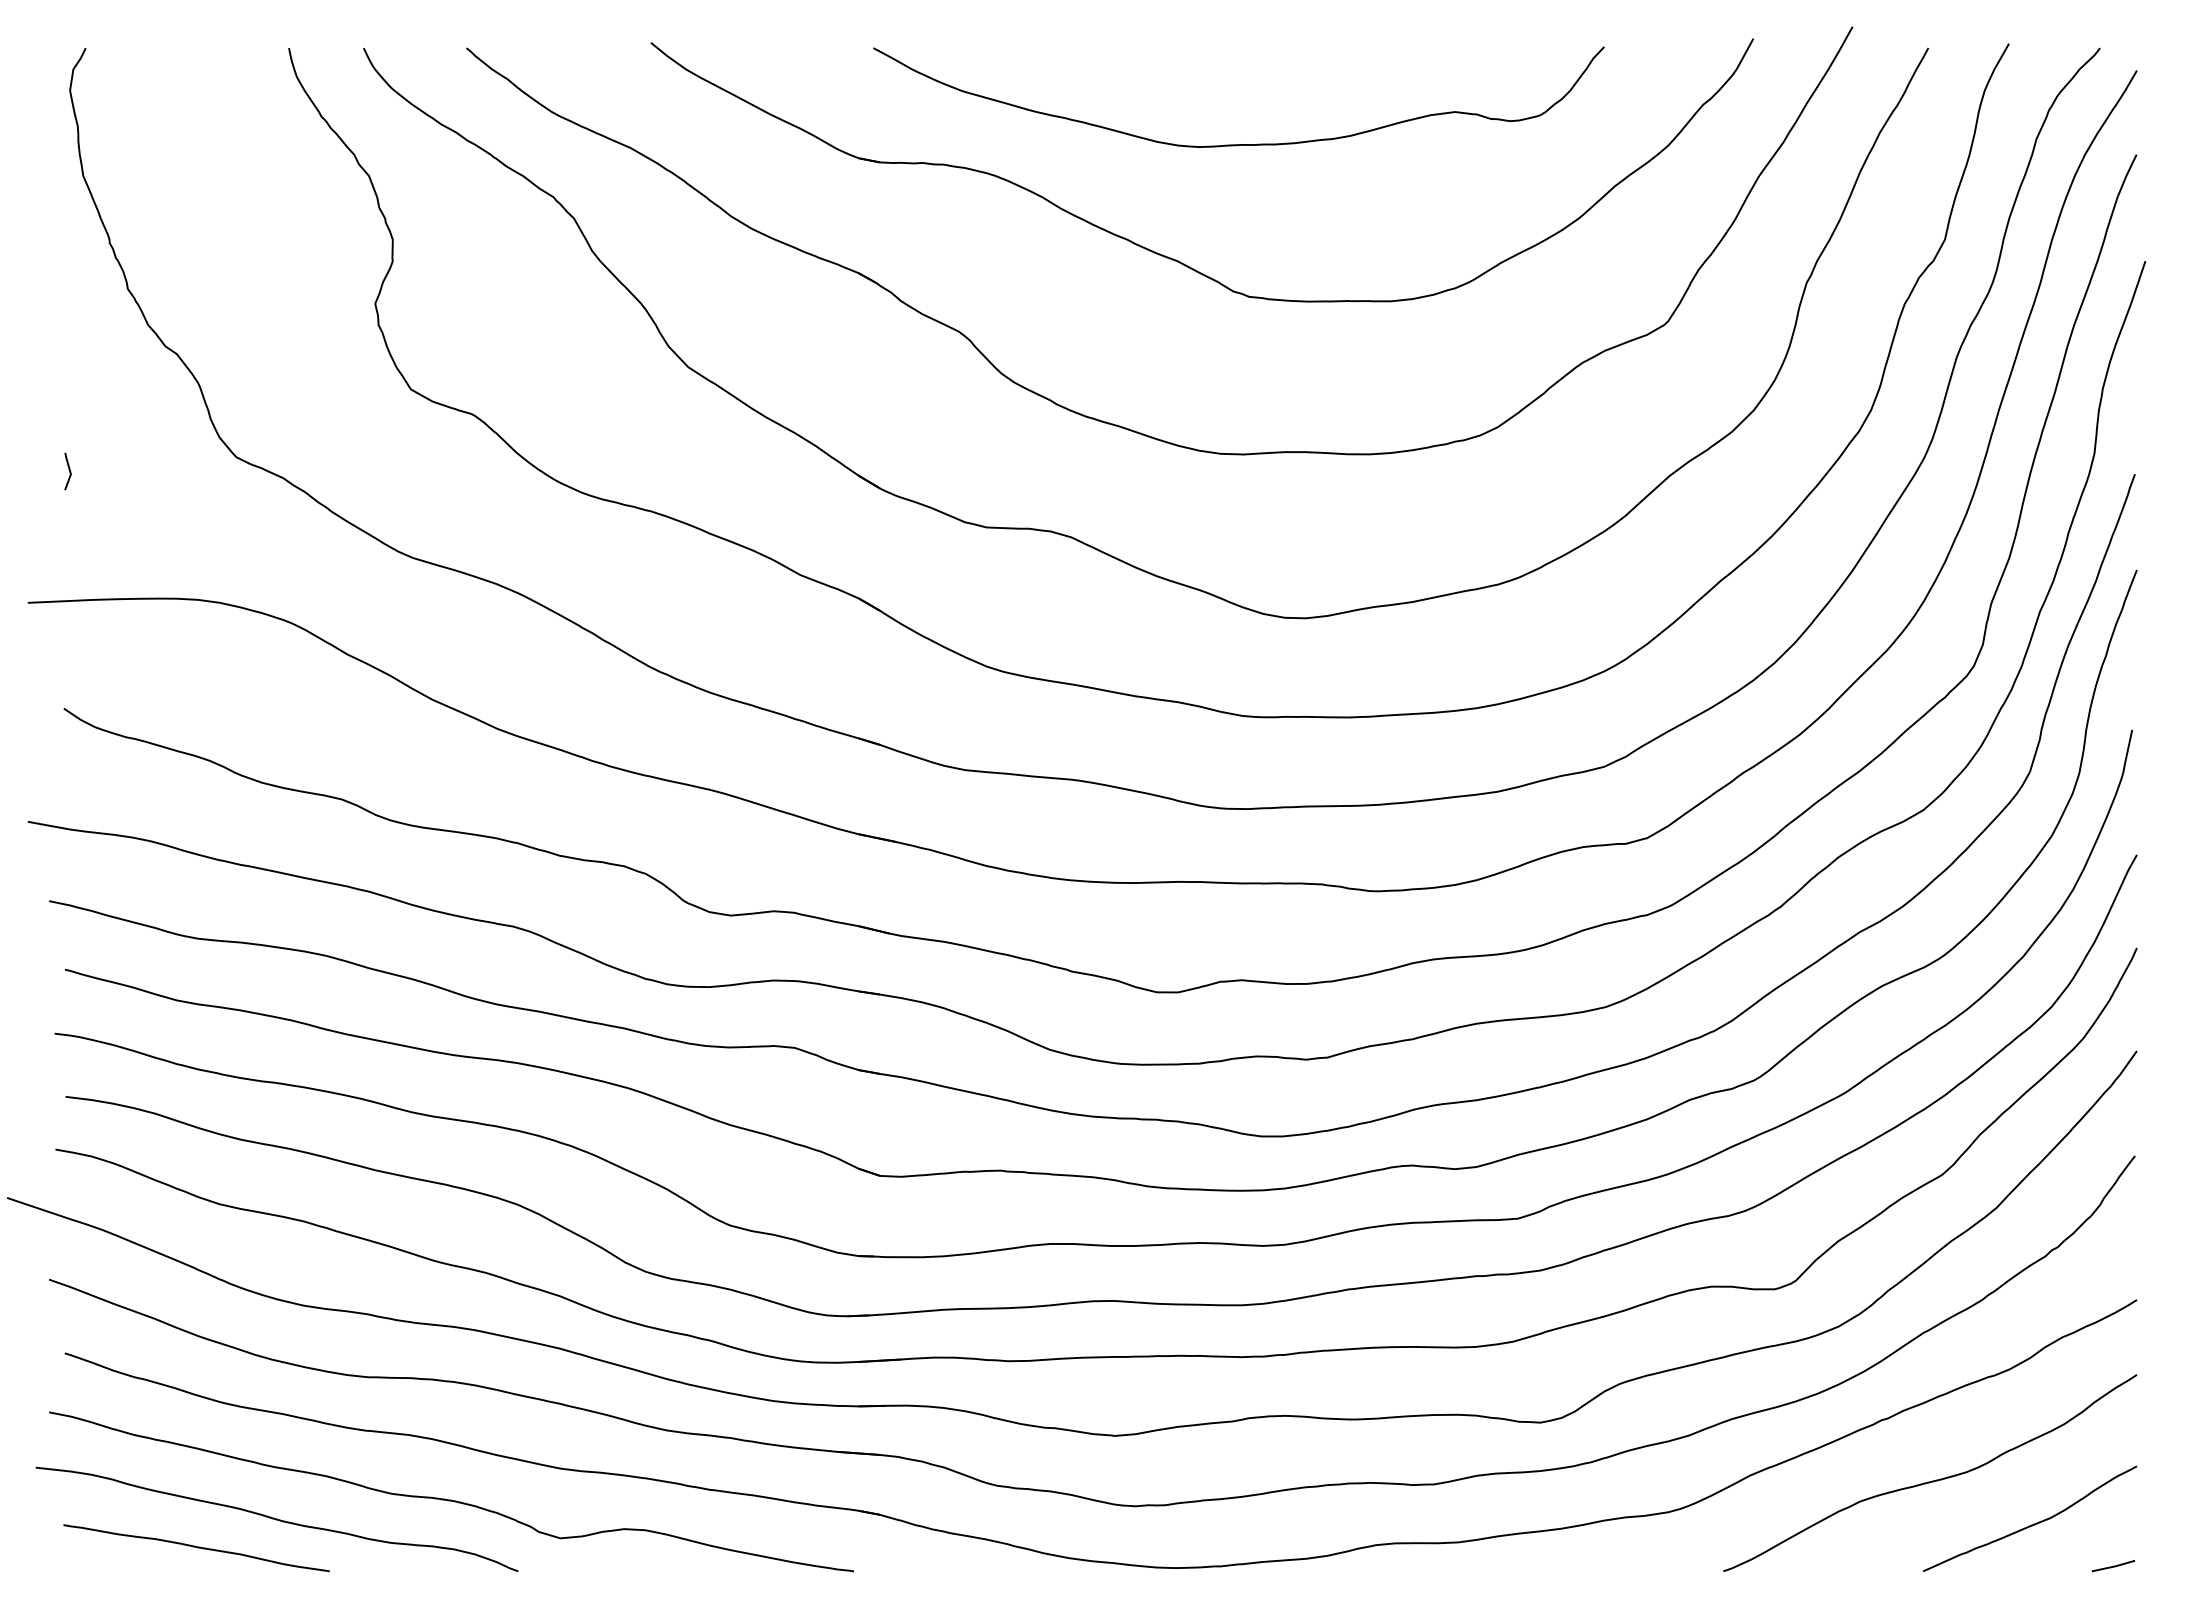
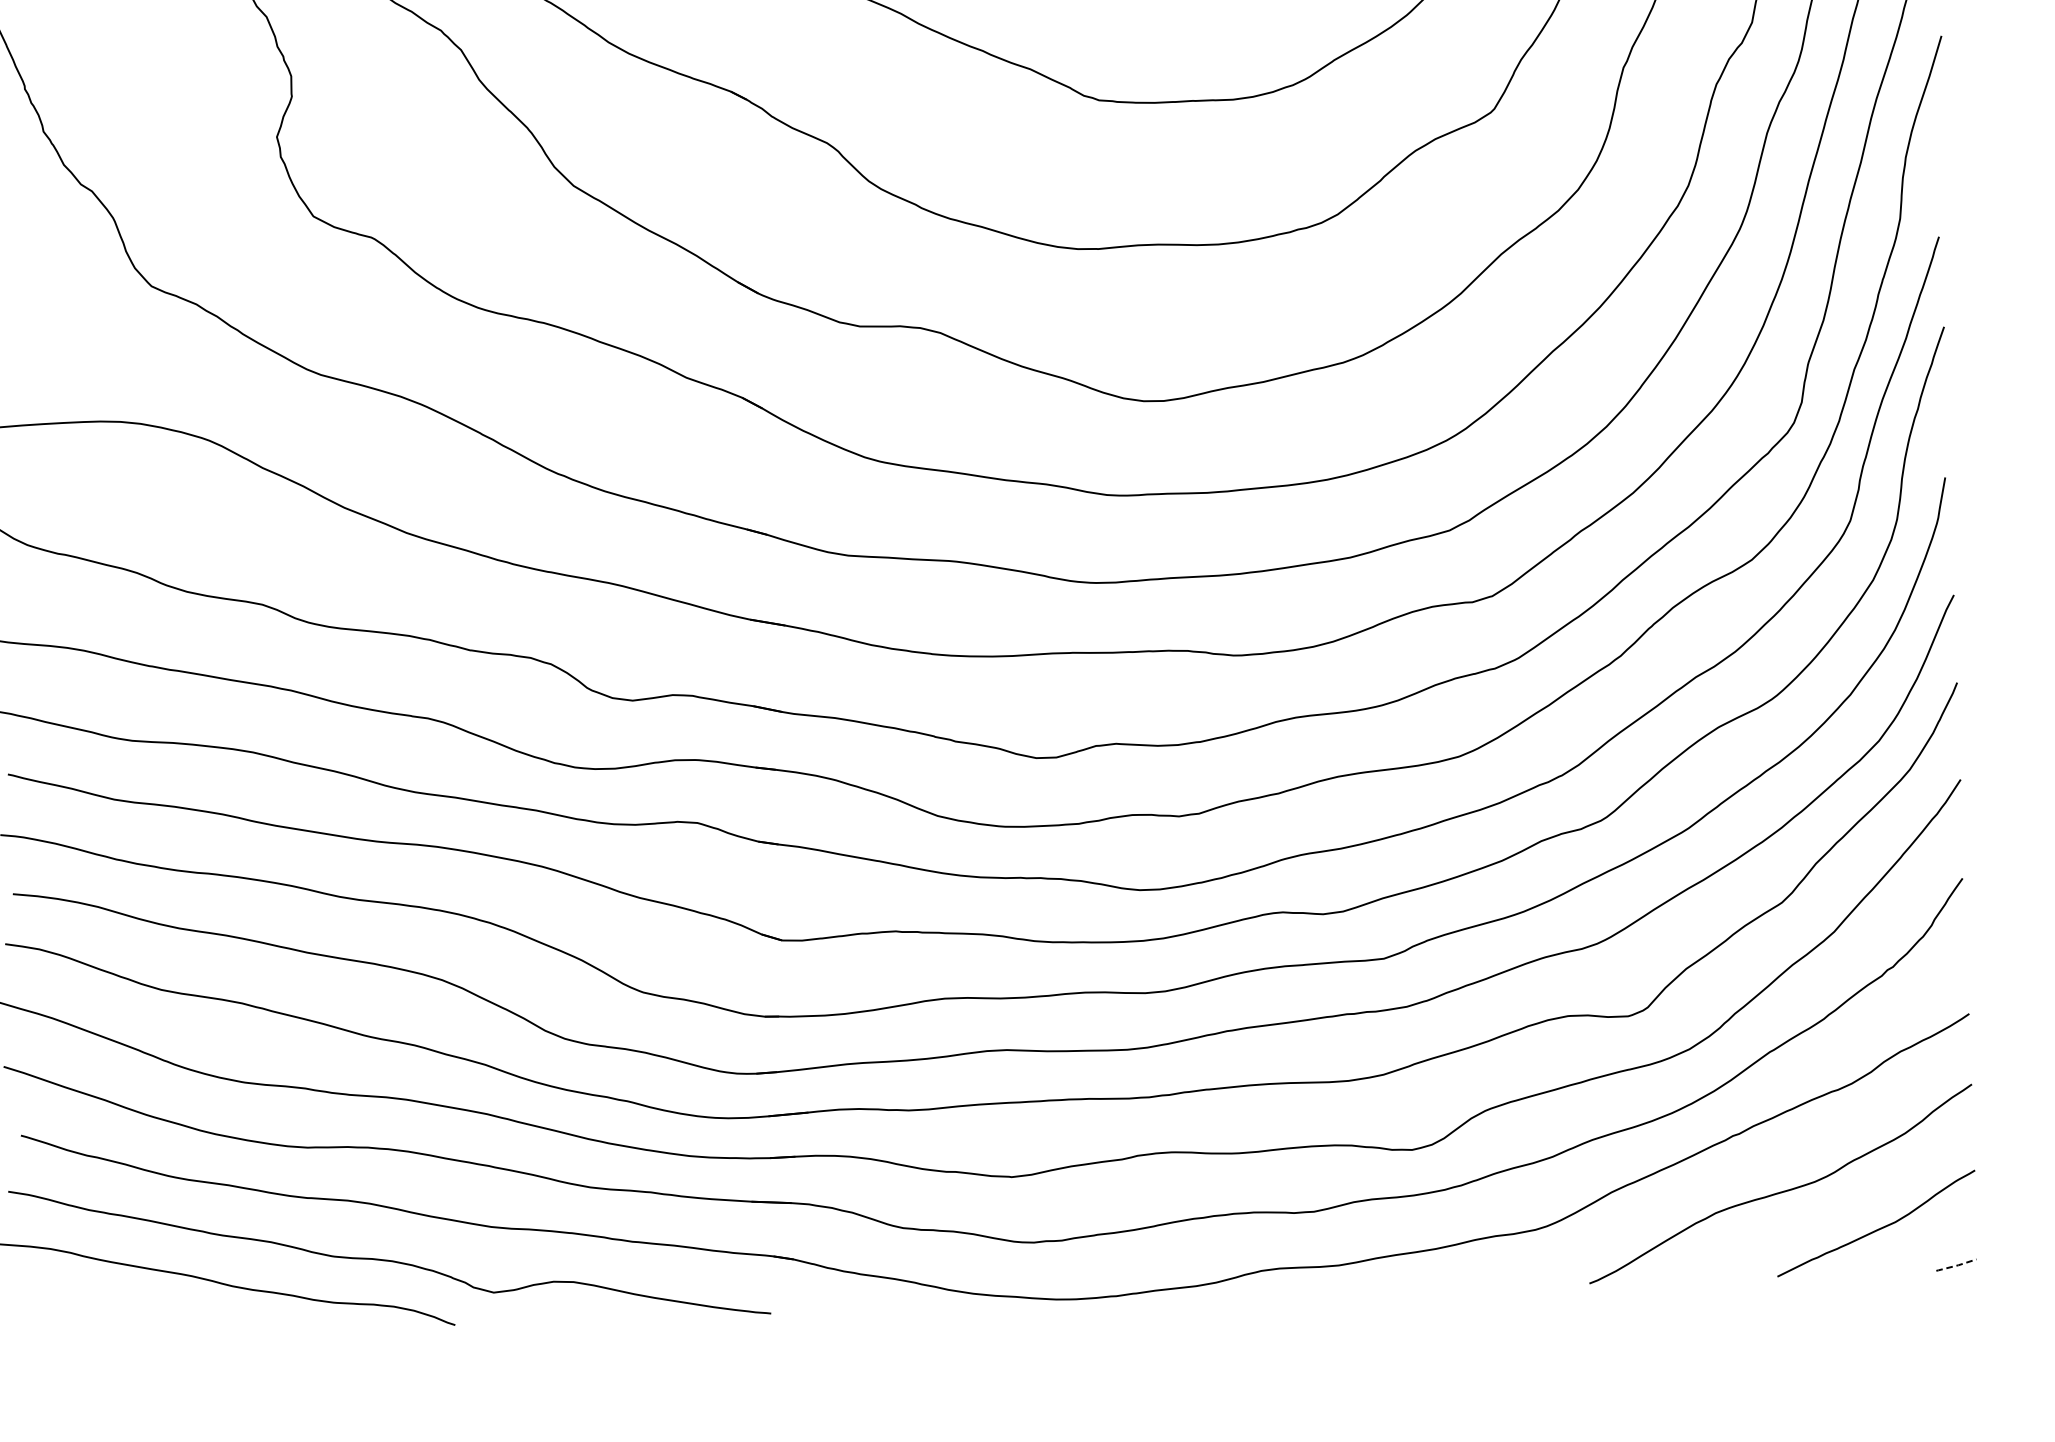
curve: (196, 1547) -> (151, 1313), removed
line: (2113, 1566) -> (1956, 1265), solid -> dashed

